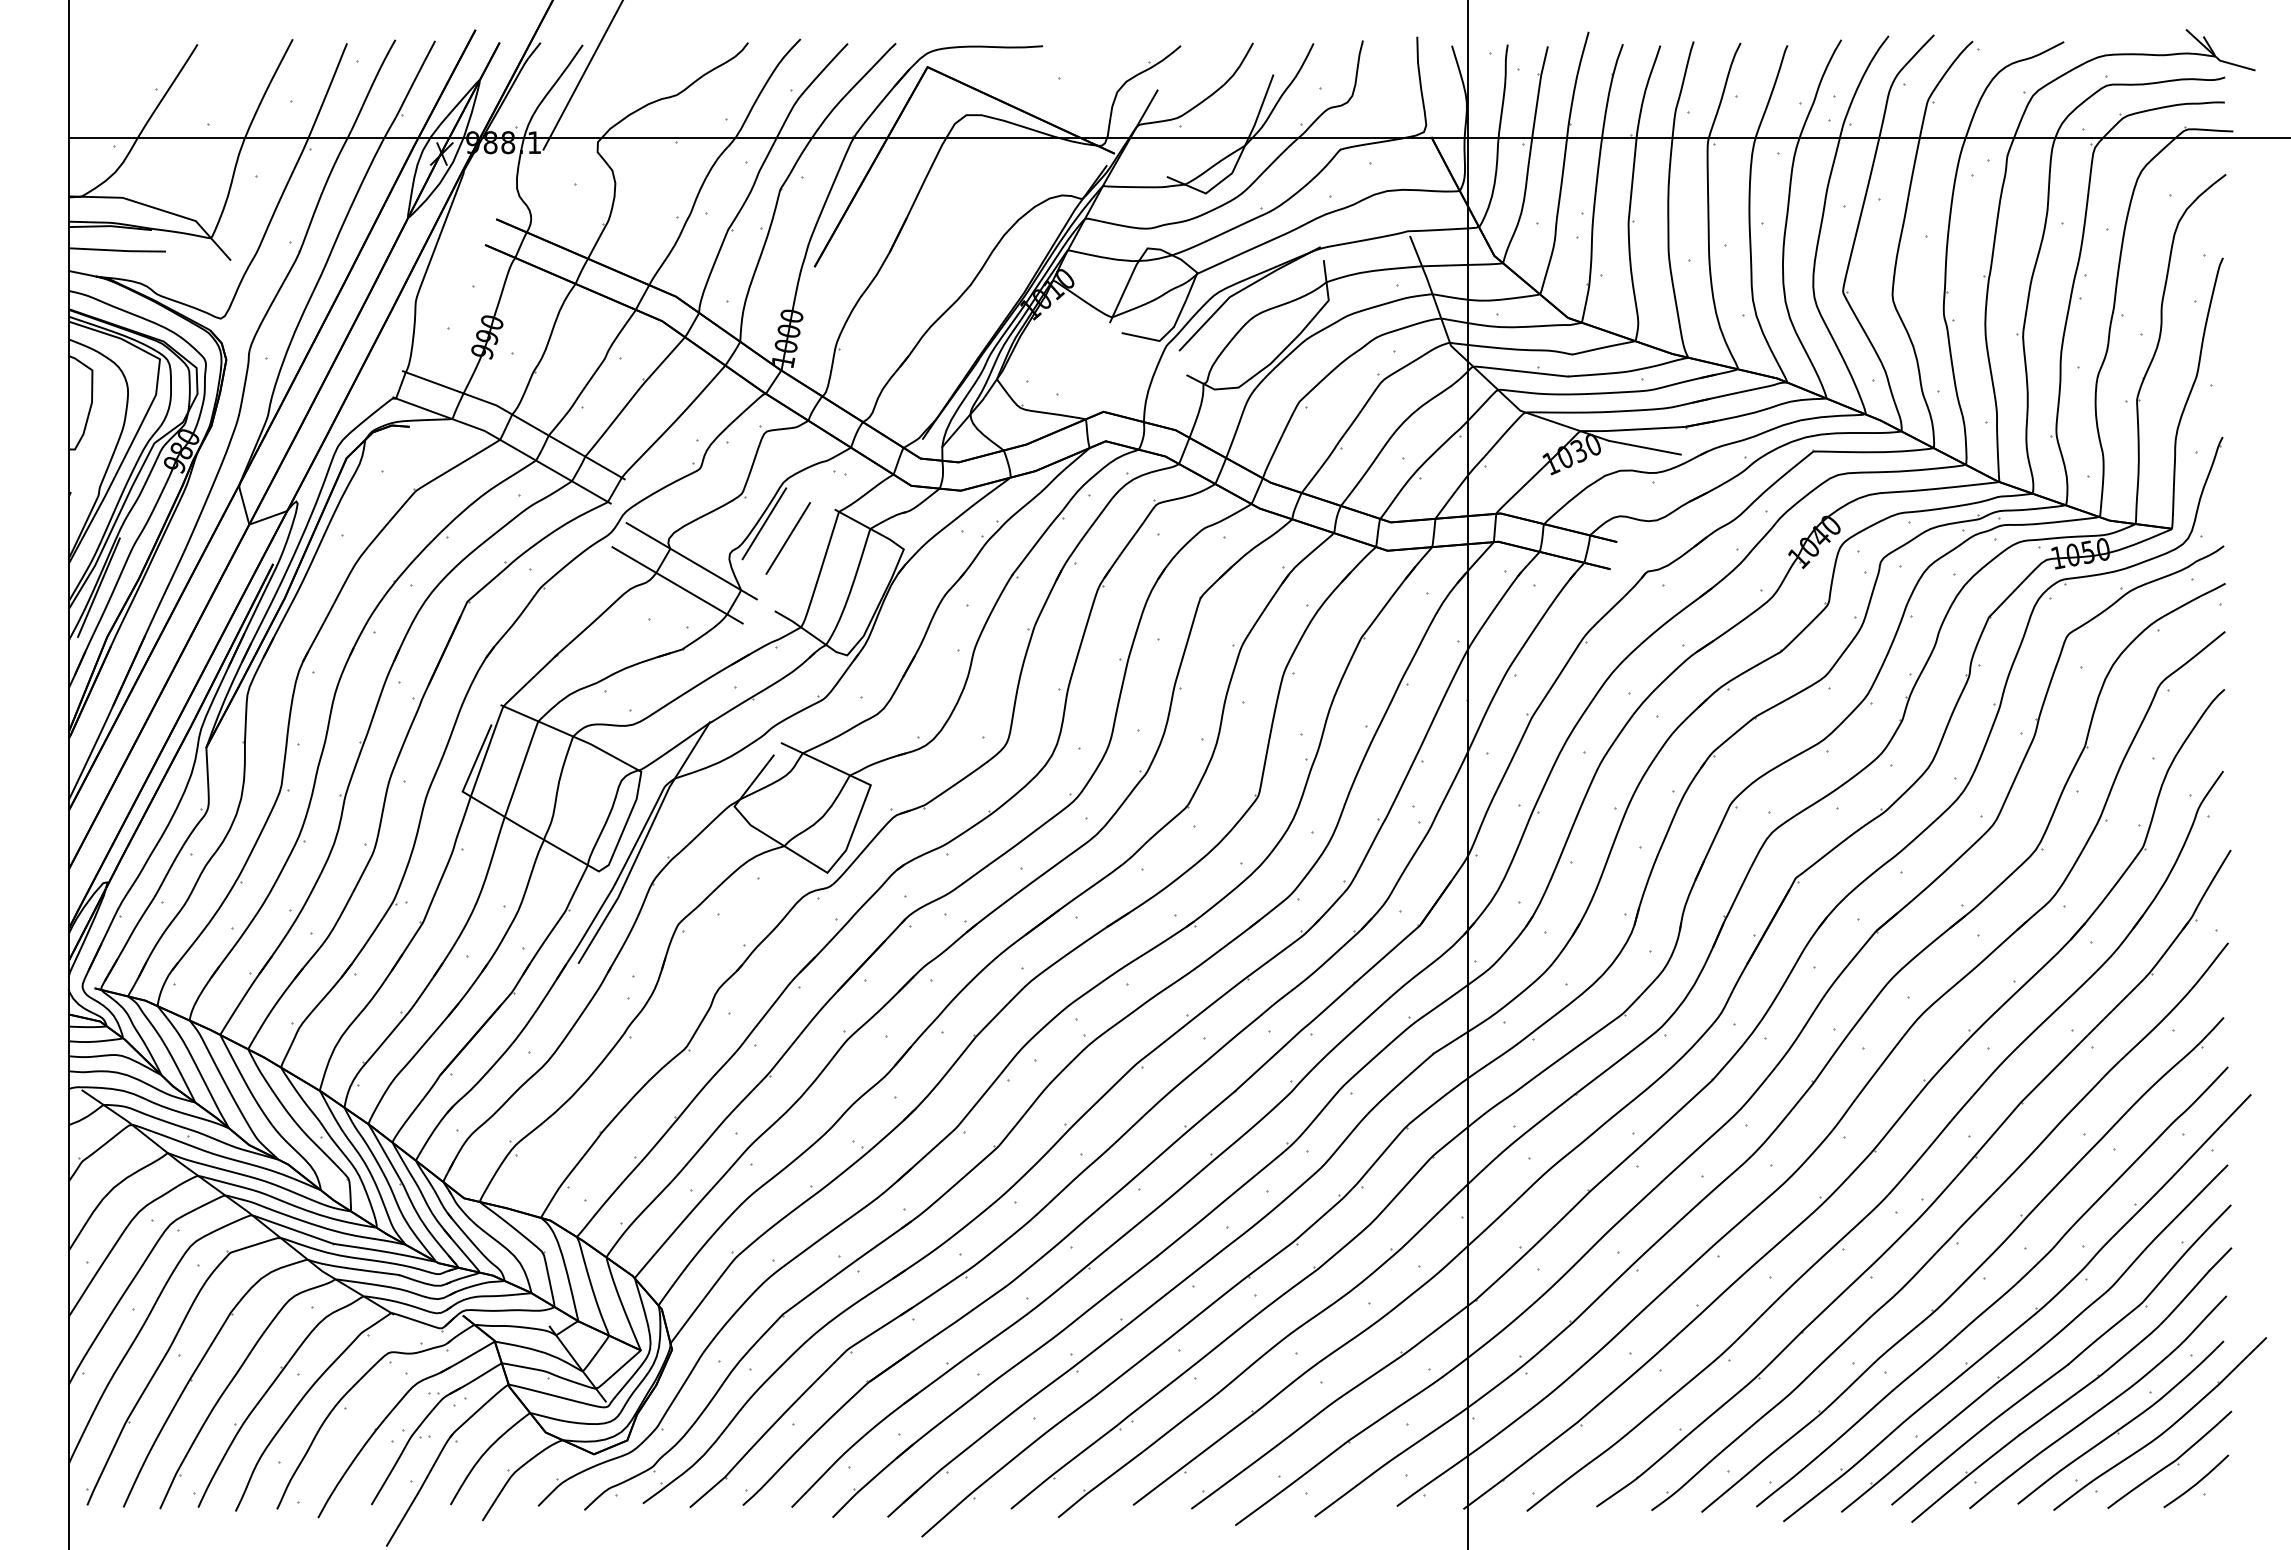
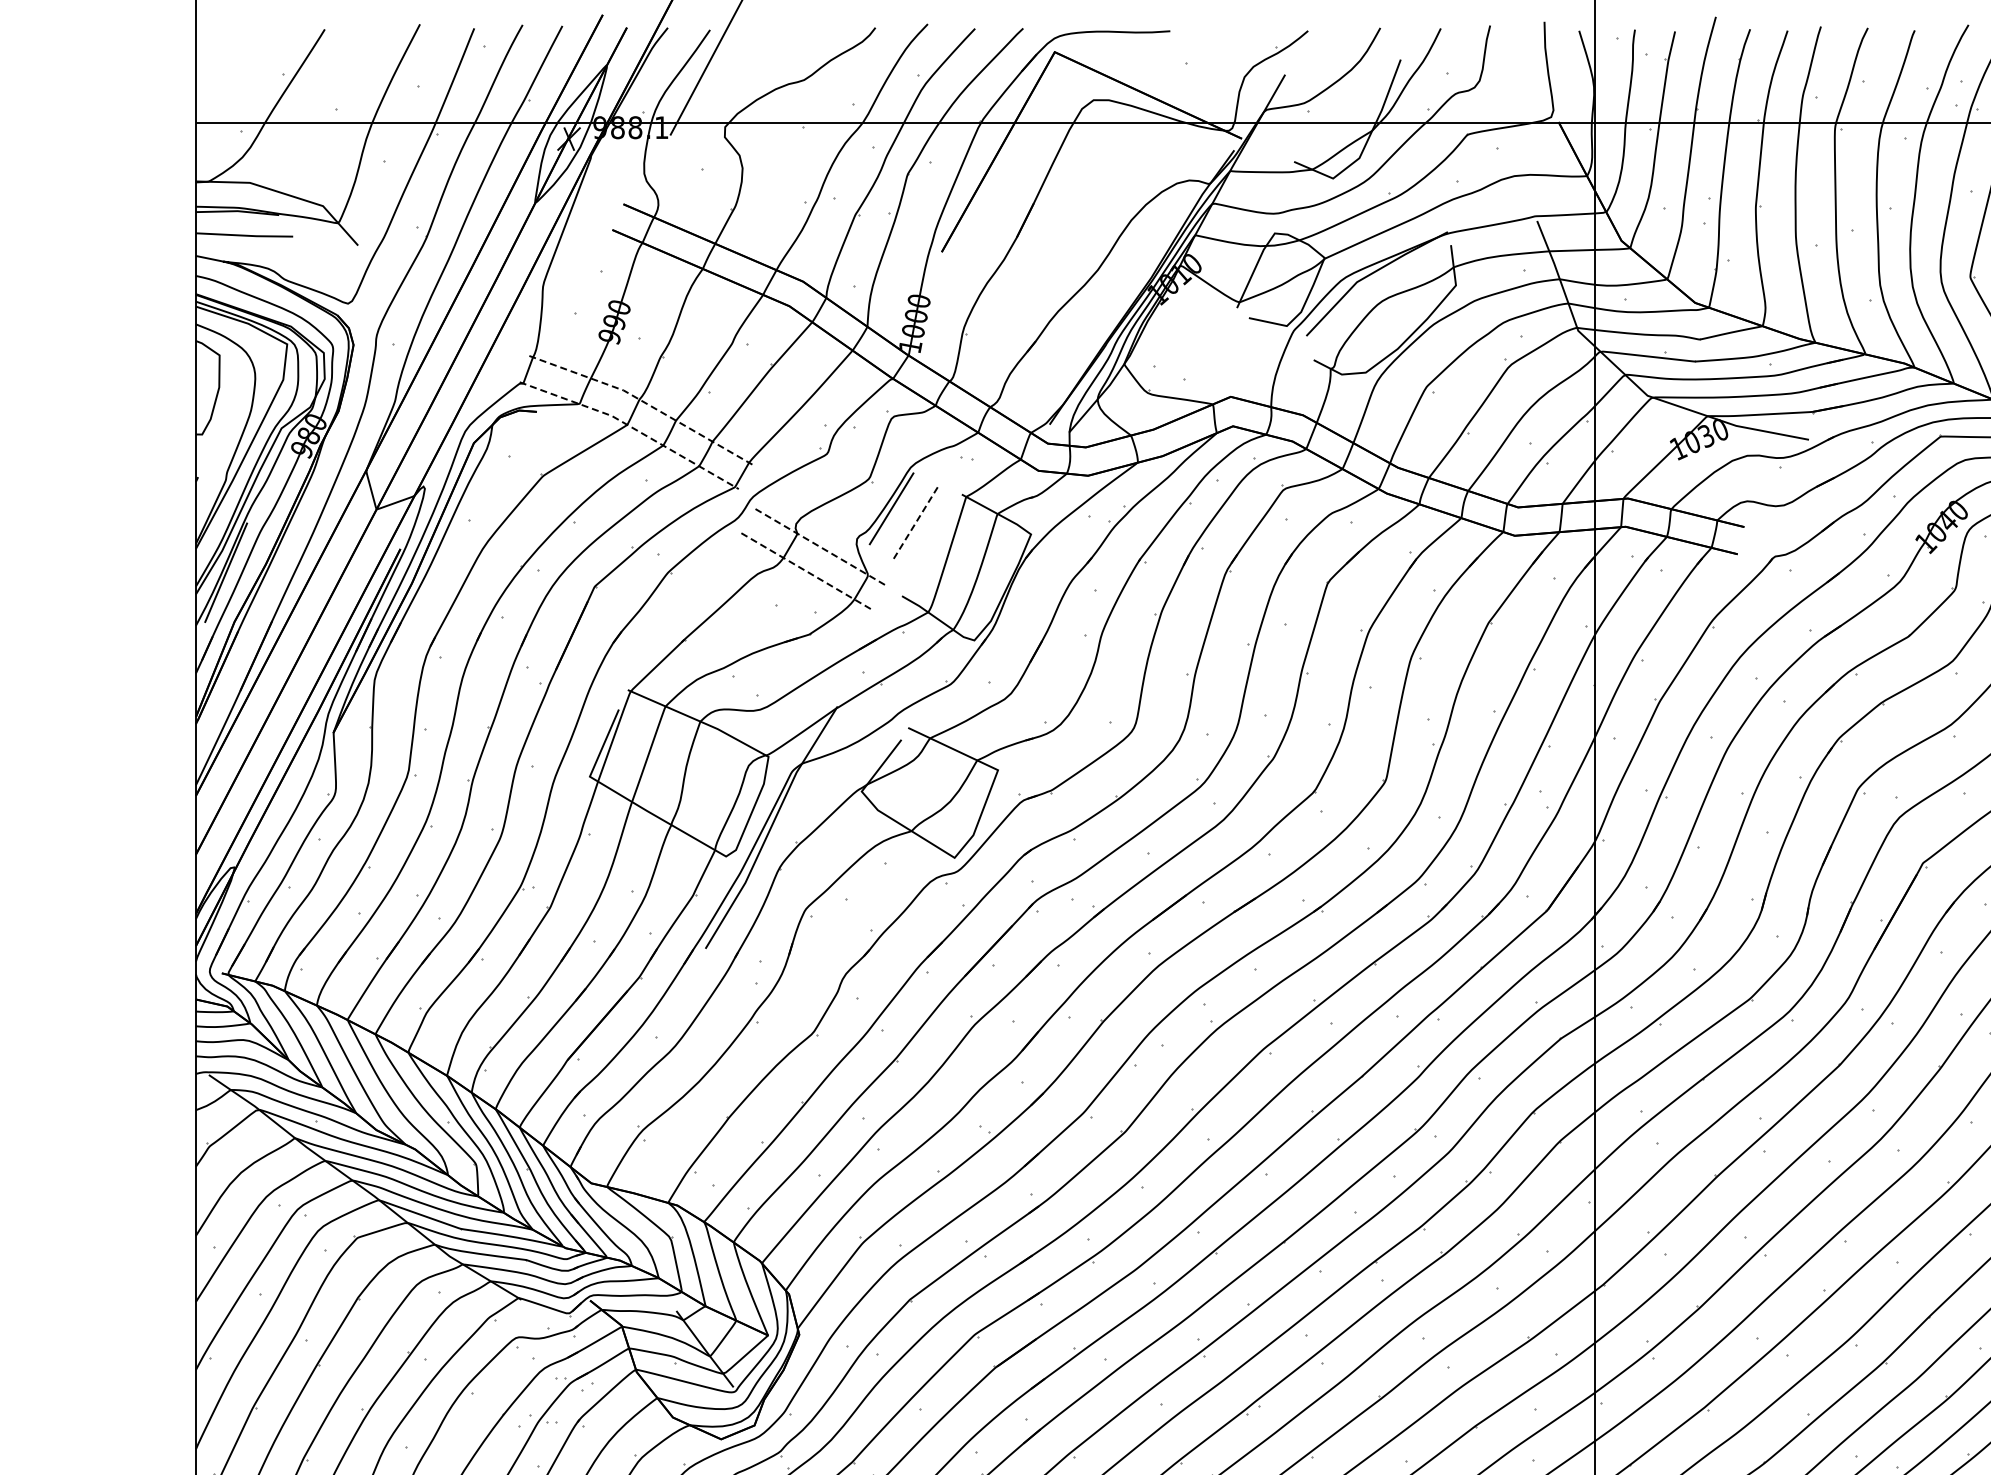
line: (517, 417) -> (644, 402), solid -> dashed
line: (505, 442) -> (632, 427), solid -> dashed
line: (788, 538) -> (915, 523), solid -> dashed
line: (691, 560) -> (818, 545), solid -> dashed
line: (677, 585) -> (804, 570), solid -> dashed

